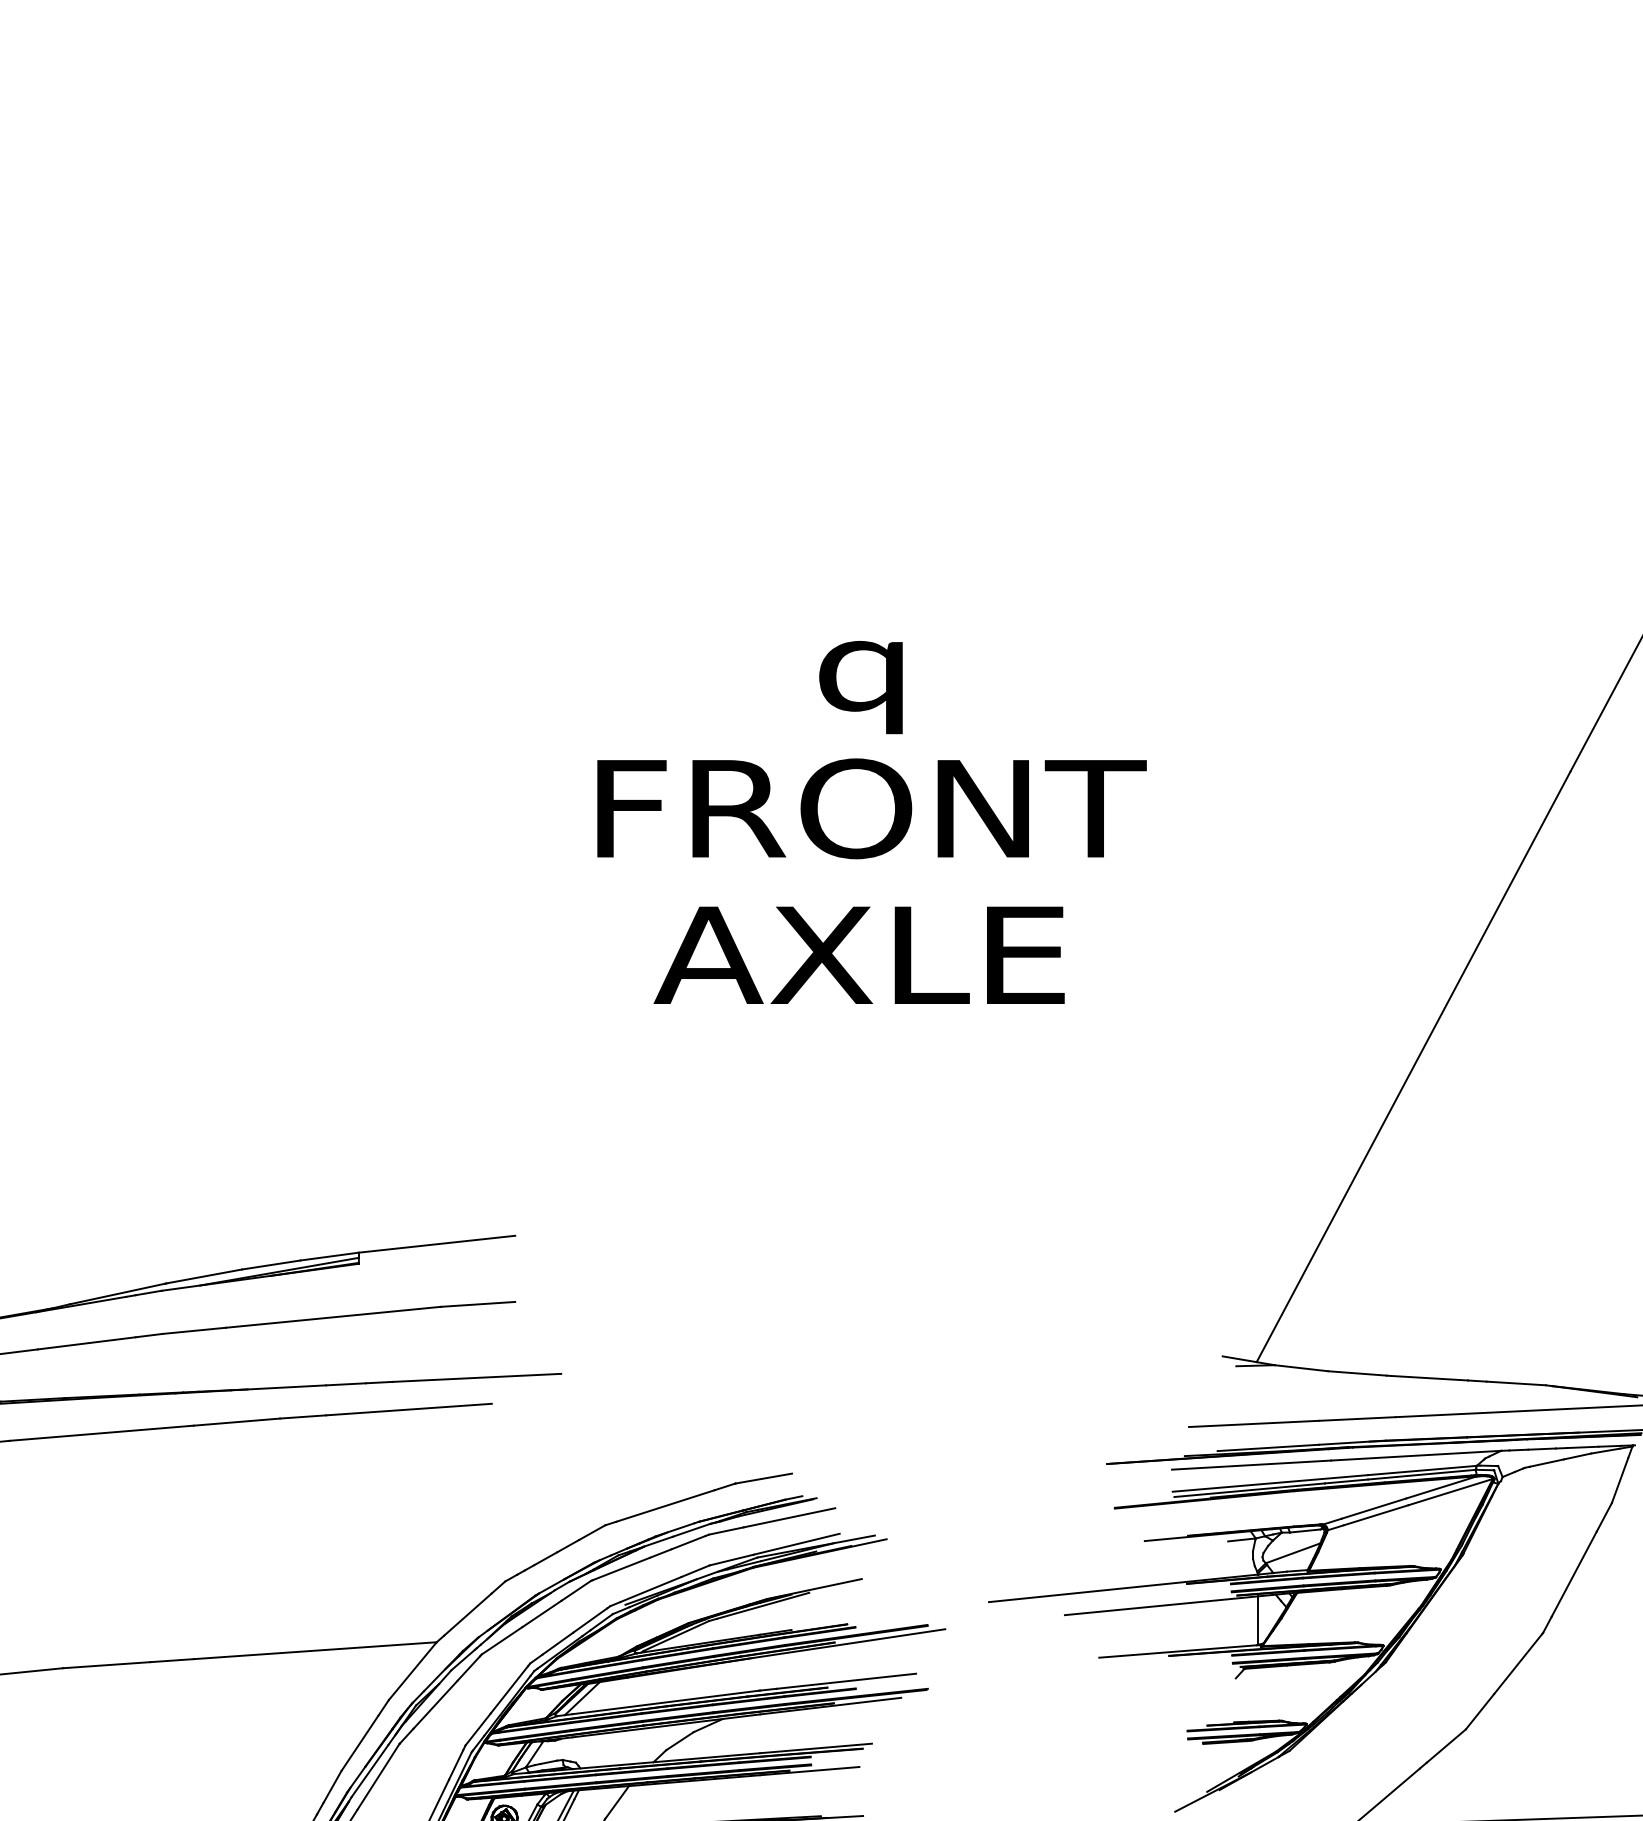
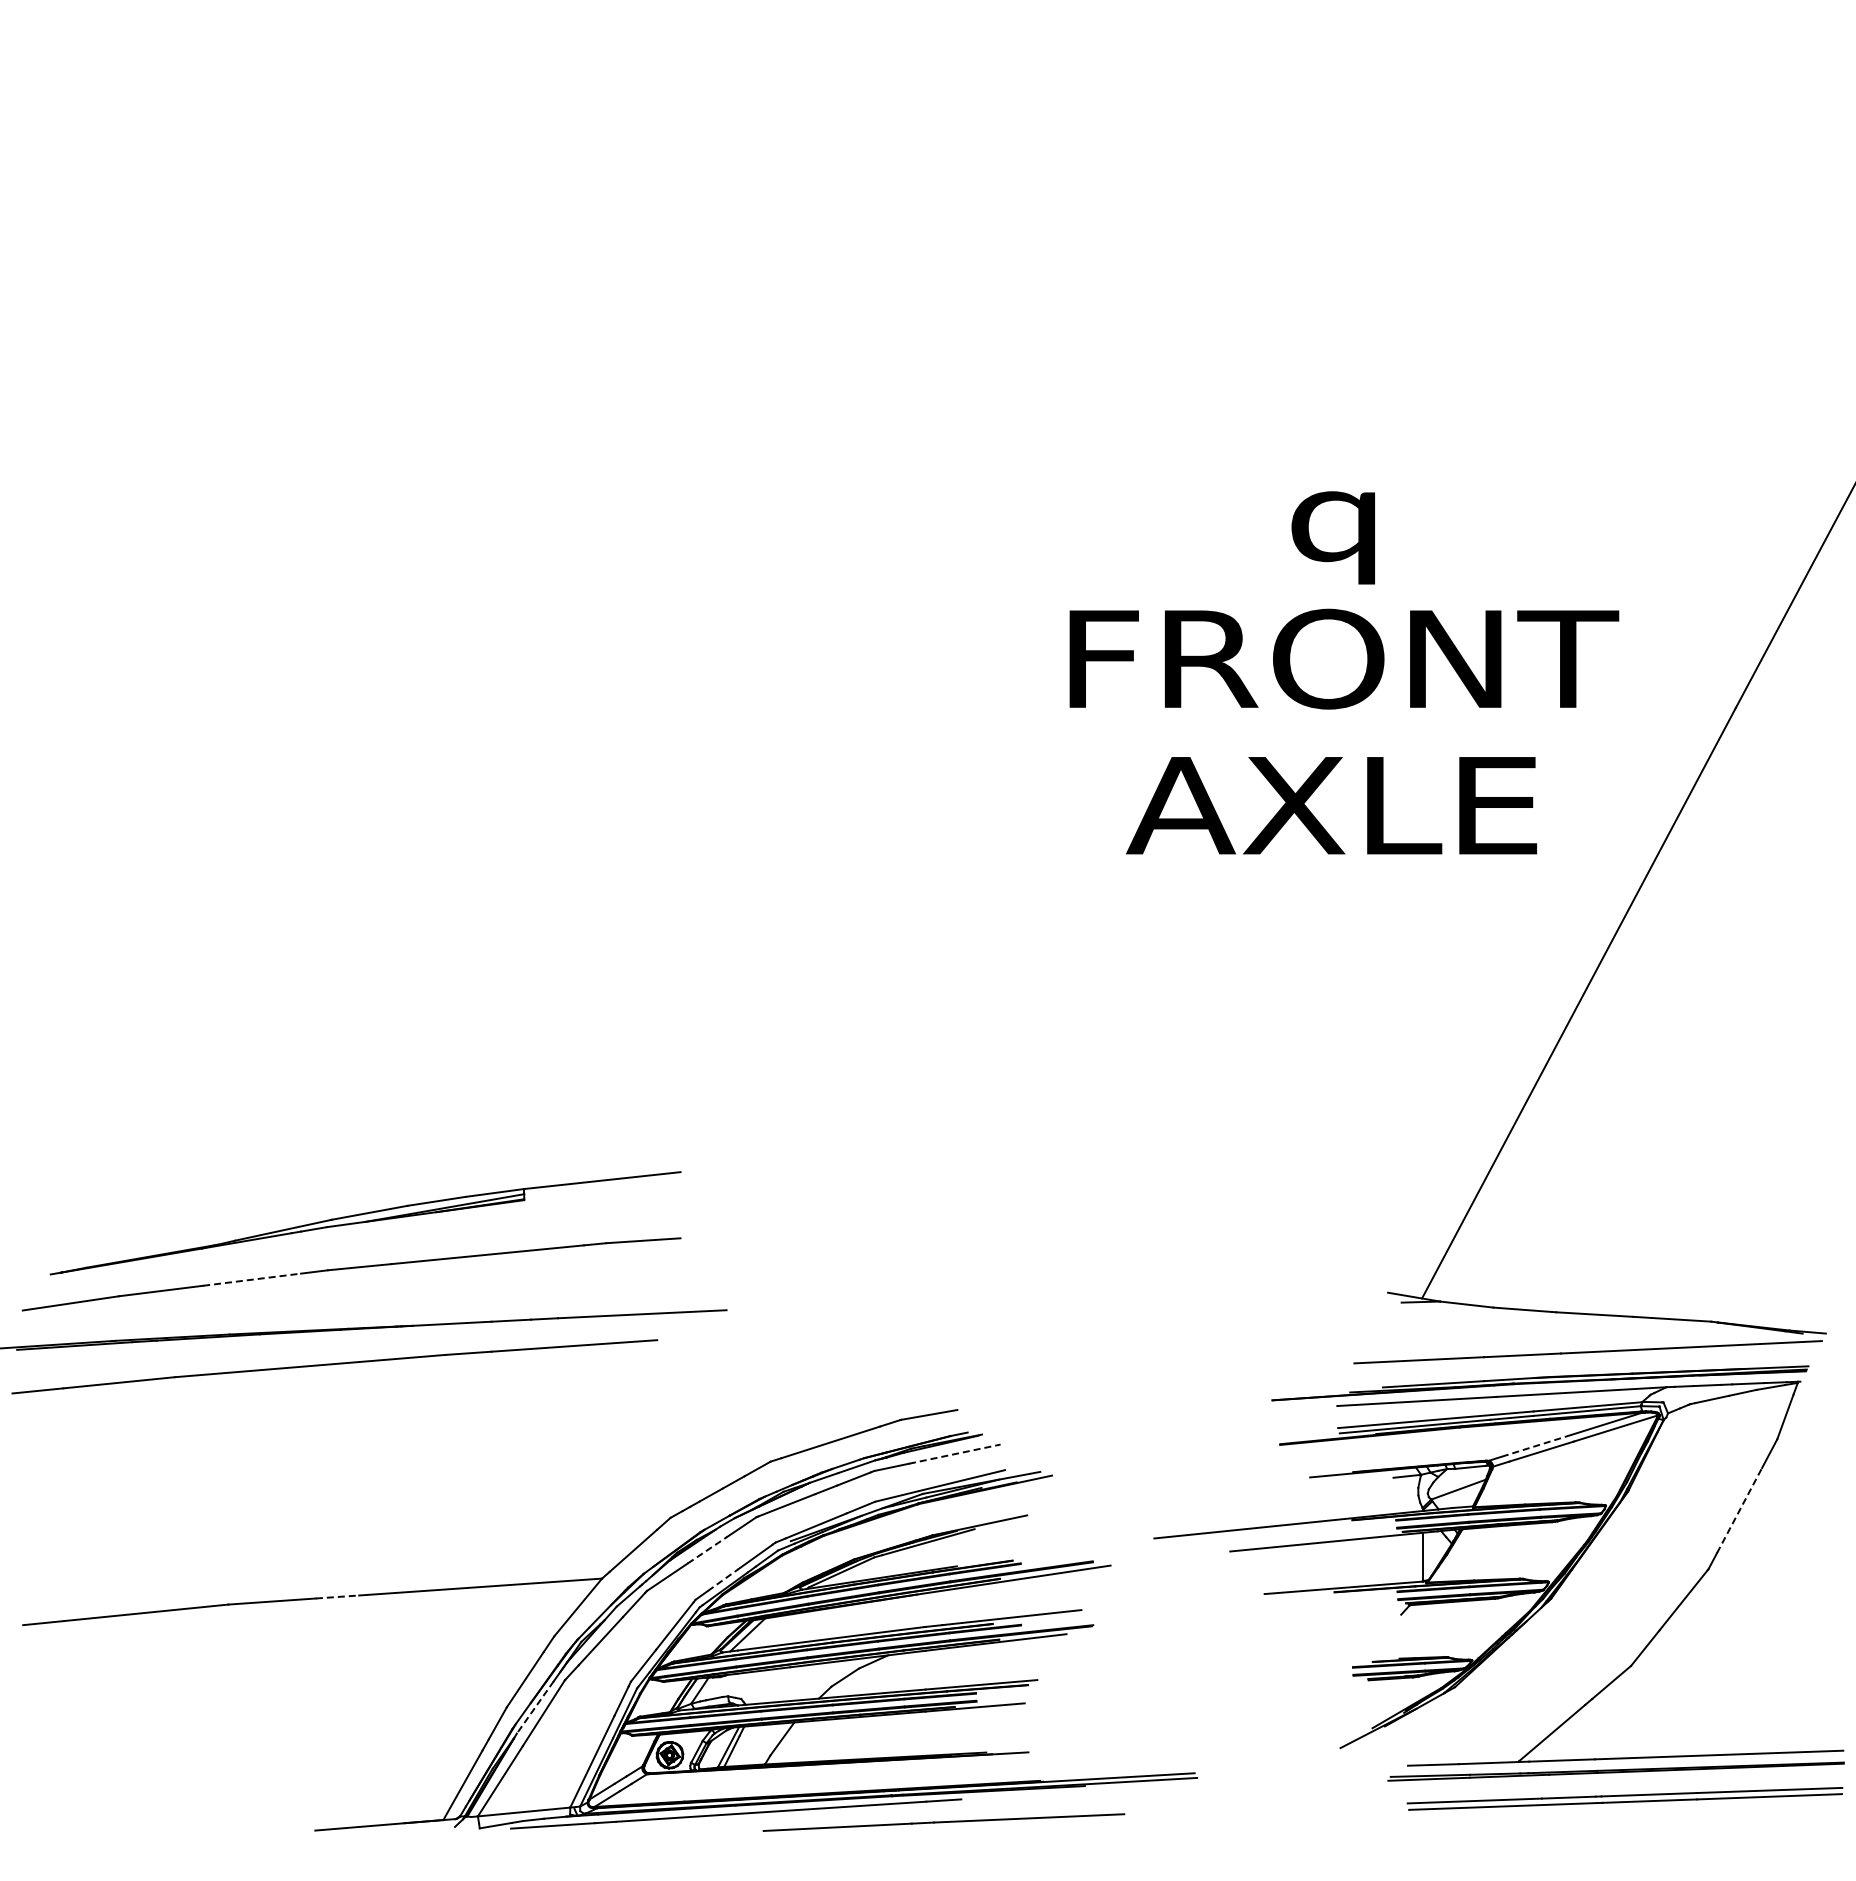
text: (872, 822) -> (1344, 672), moved
line: (87, 1343) -> (252, 1279), solid -> dashed
line: (1374, 1508) -> (1539, 1444), solid -> dashed
line: (789, 1518) -> (954, 1454), solid -> dashed
line: (1574, 1574) -> (1739, 1510), solid -> dashed
line: (542, 1614) -> (707, 1550), solid -> dashed
line: (558, 1644) -> (723, 1580), solid -> dashed
line: (172, 1661) -> (337, 1597), solid -> dashed
line: (370, 1771) -> (535, 1707), solid -> dashed

